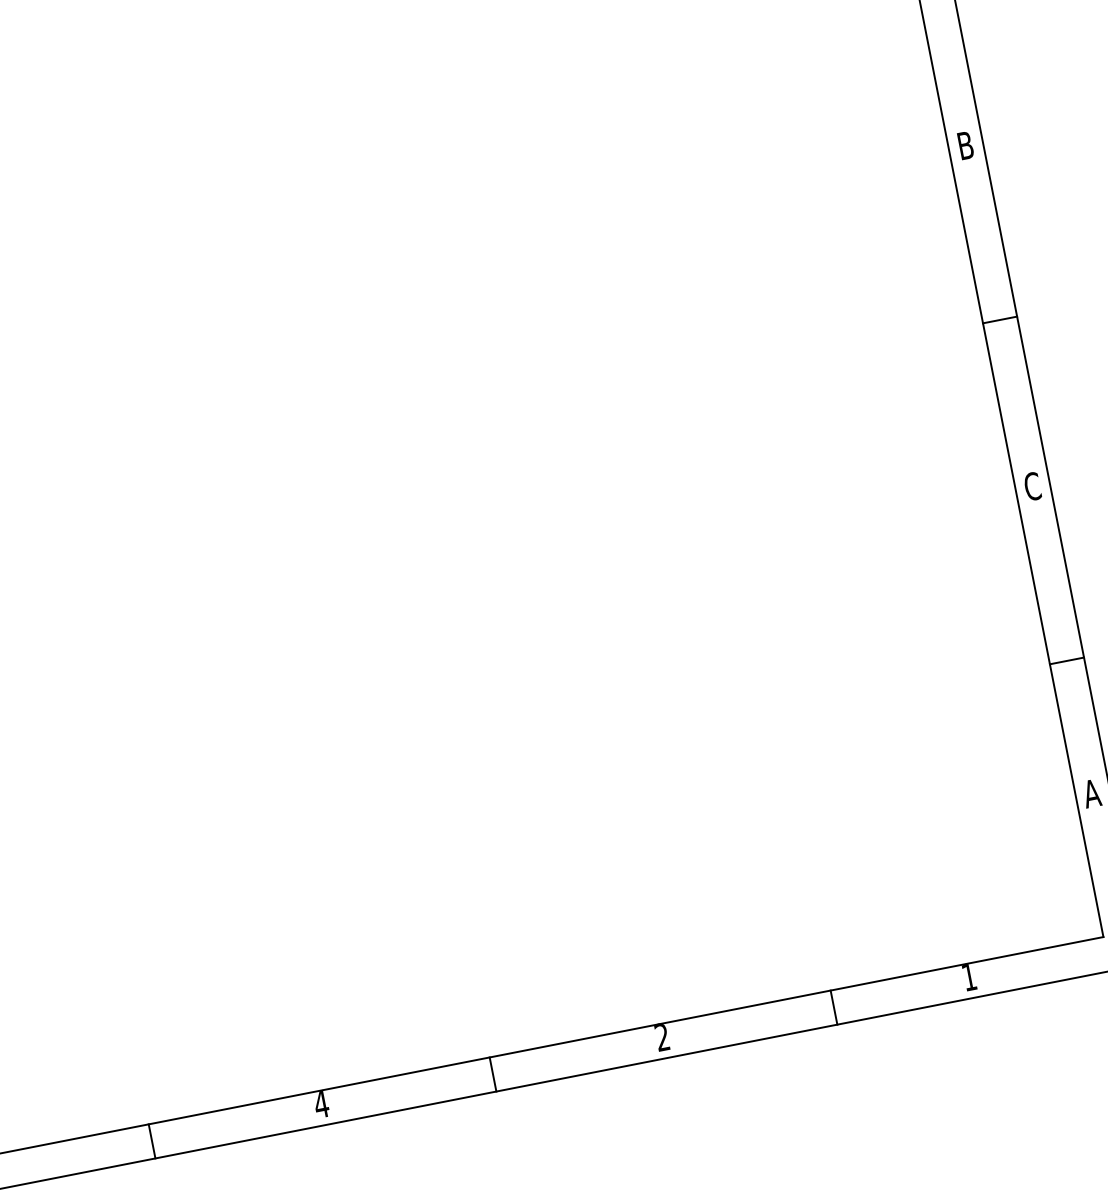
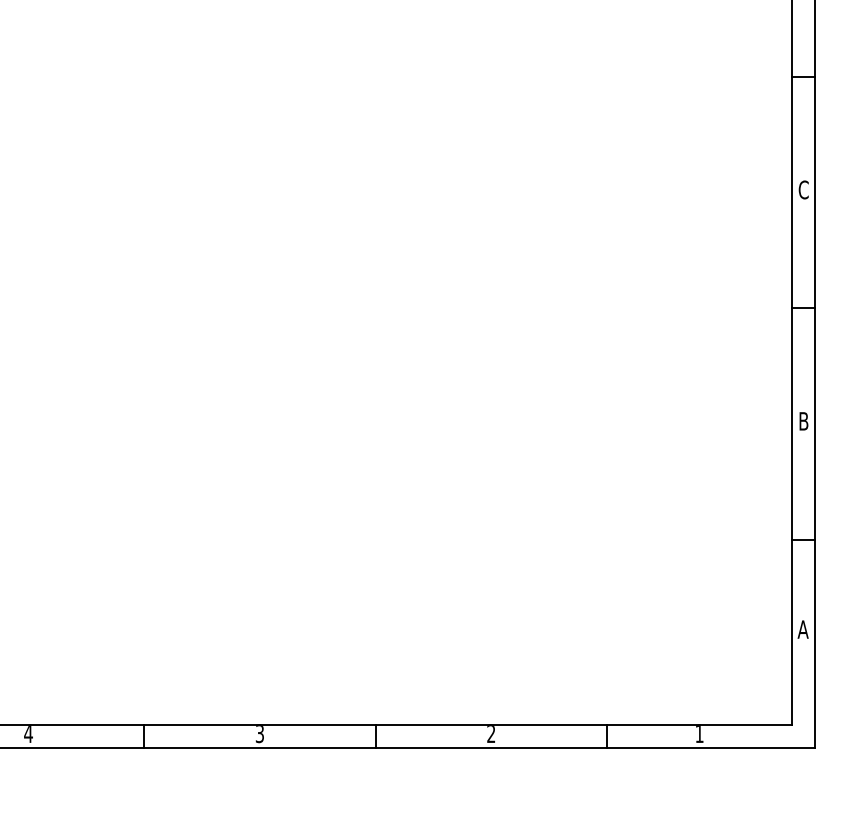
text: (965, 144) -> (803, 189), B -> C
text: (1031, 485) -> (803, 420), C -> B
text: (321, 1105) -> (259, 734), 4 -> 3

